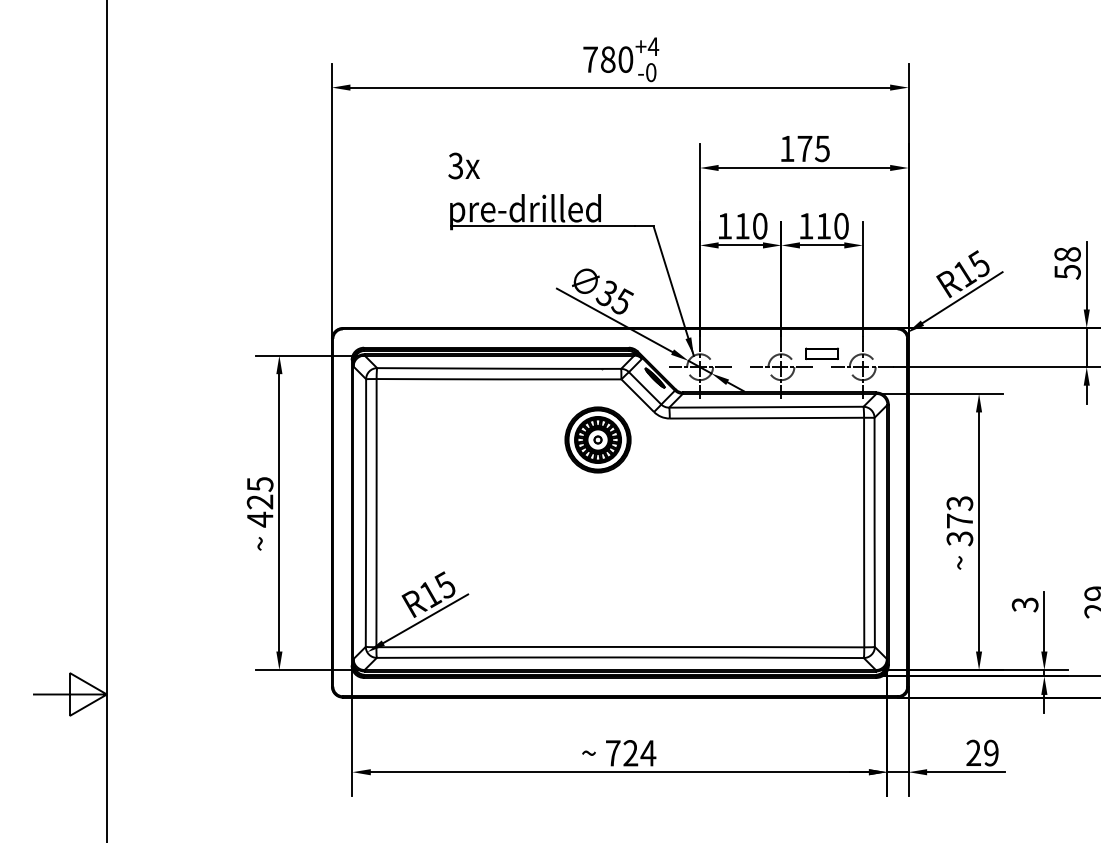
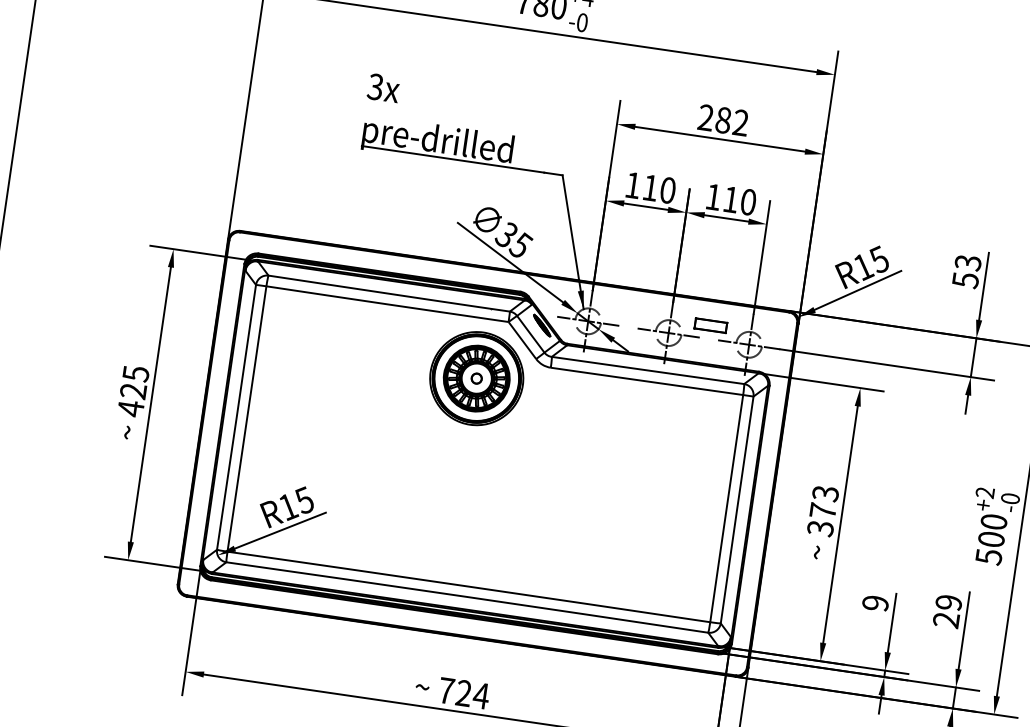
text: (804, 148) -> (723, 119), 175 -> 282
text: (1067, 254) -> (968, 262), 58 -> 53
part: (597, 439) -> (476, 378), size x1.43
text: (1025, 604) -> (875, 603), 3 -> 9

